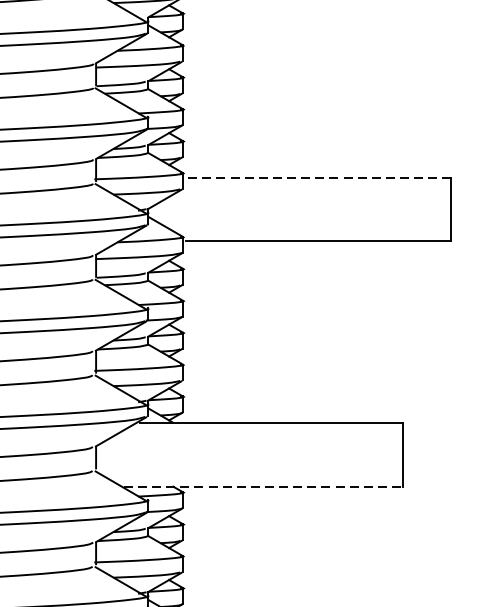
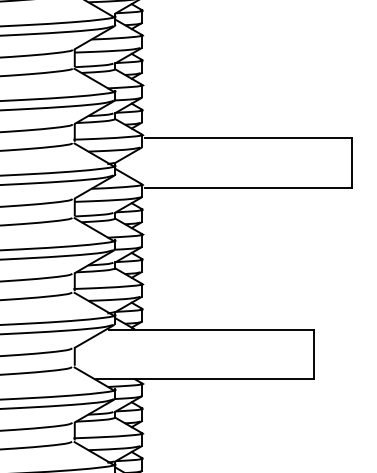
line: (317, 177) -> (247, 138), dashed -> solid
line: (263, 486) -> (205, 379), dashed -> solid

